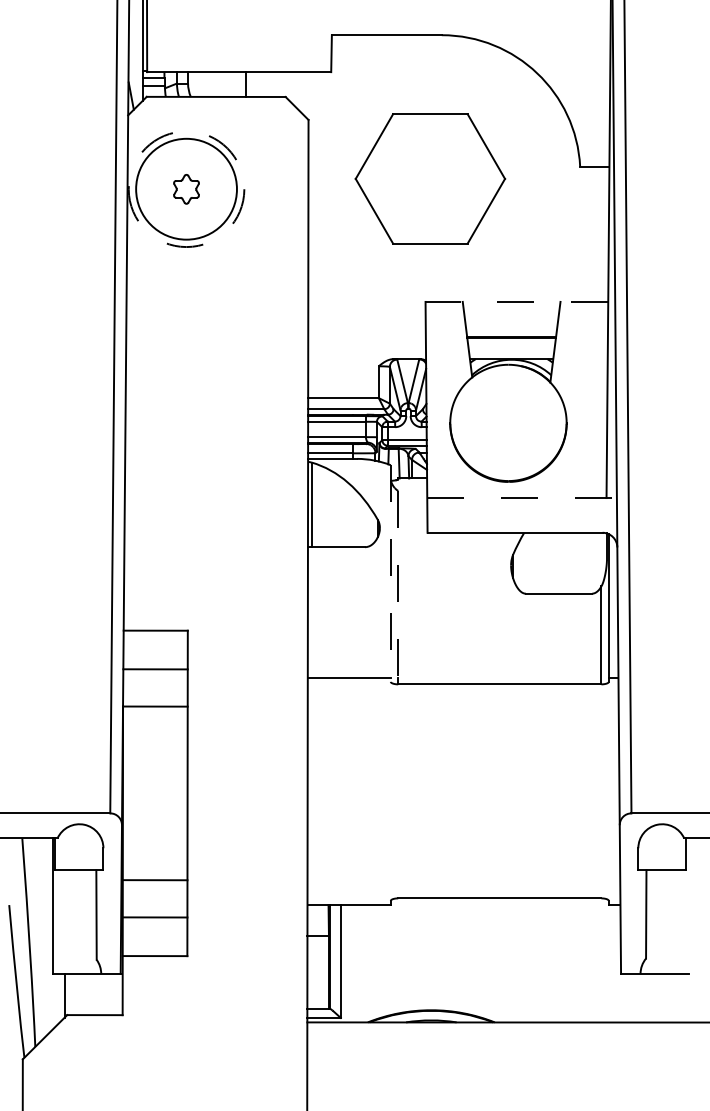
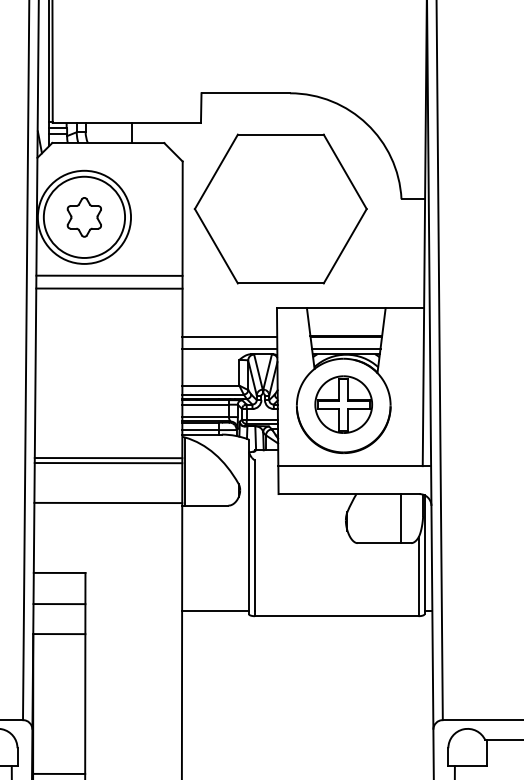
part: (430, 178) -> (280, 208), size x1.43
circle: (186, 189) -> (84, 217), dashed -> solid
part: (186, 189) -> (84, 217), size x1.67
line: (217, 261) -> (109, 275), added
line: (217, 277) -> (109, 288), added
line: (516, 301) -> (350, 307), dashed -> solid
line: (366, 337) -> (229, 336), added
line: (367, 352) -> (230, 348), added
line: (511, 352) -> (346, 348), added
part: (508, 421) -> (343, 404), added
line: (216, 487) -> (108, 457), added
line: (216, 494) -> (108, 463), added
line: (522, 498) -> (355, 466), dashed -> solid
line: (215, 543) -> (107, 502), added
line: (579, 562) -> (400, 518), added
line: (390, 574) -> (248, 527), dashed -> solid
line: (398, 584) -> (255, 535), dashed -> solid

